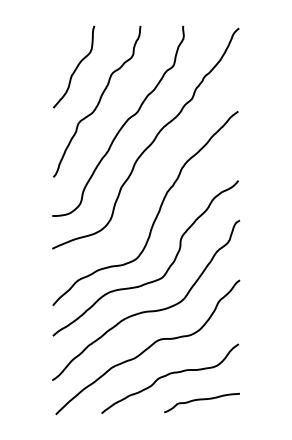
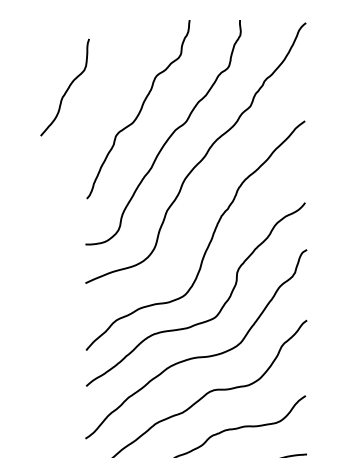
curve: (75, 67) -> (66, 88), moved

